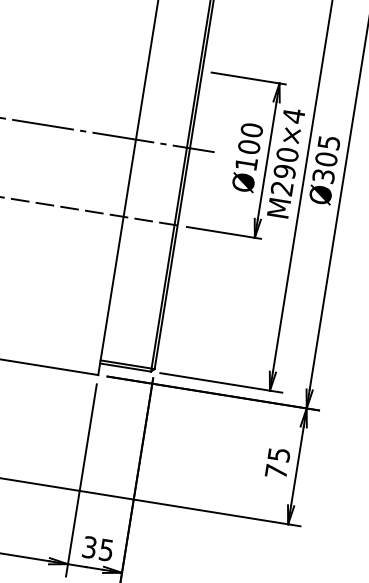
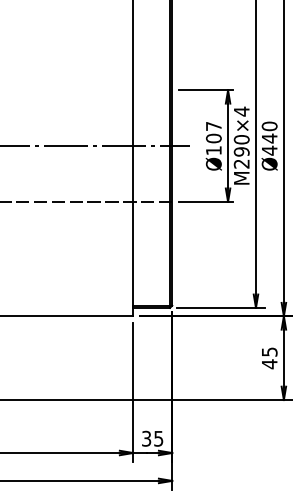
text: (251, 130) -> (213, 126), Ø100 -> Ø107
text: (326, 159) -> (269, 138), Ø305 -> Ø440
text: (276, 471) -> (269, 364), 75 -> 45

